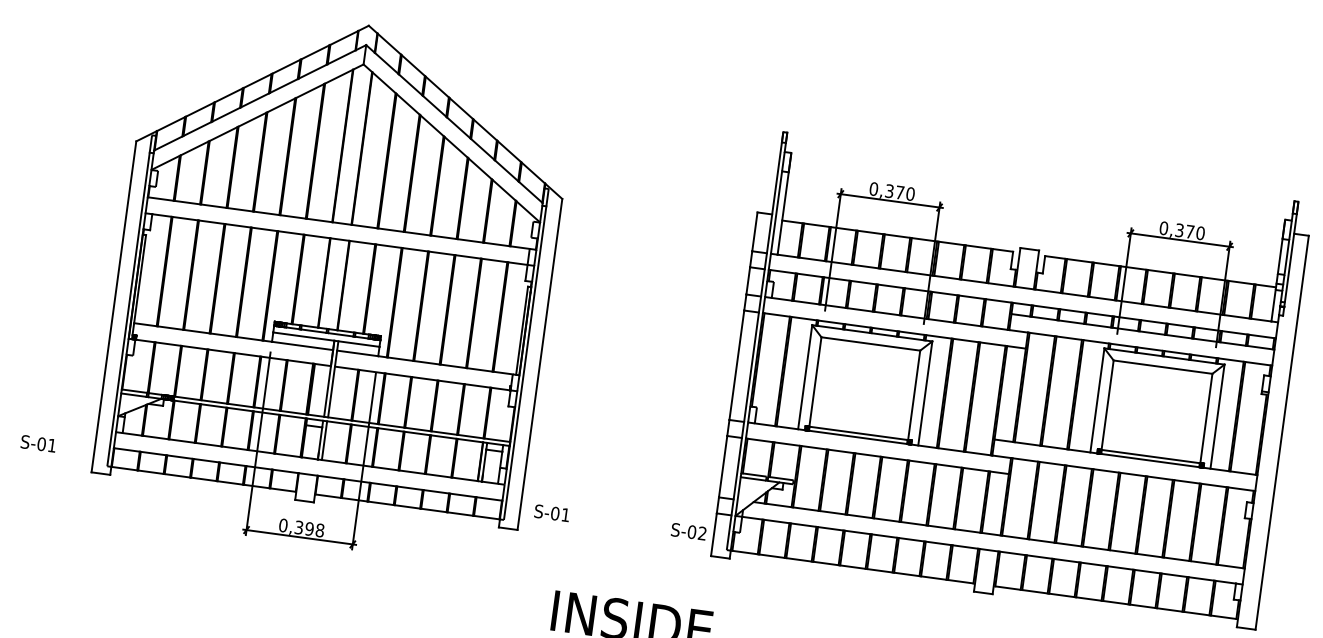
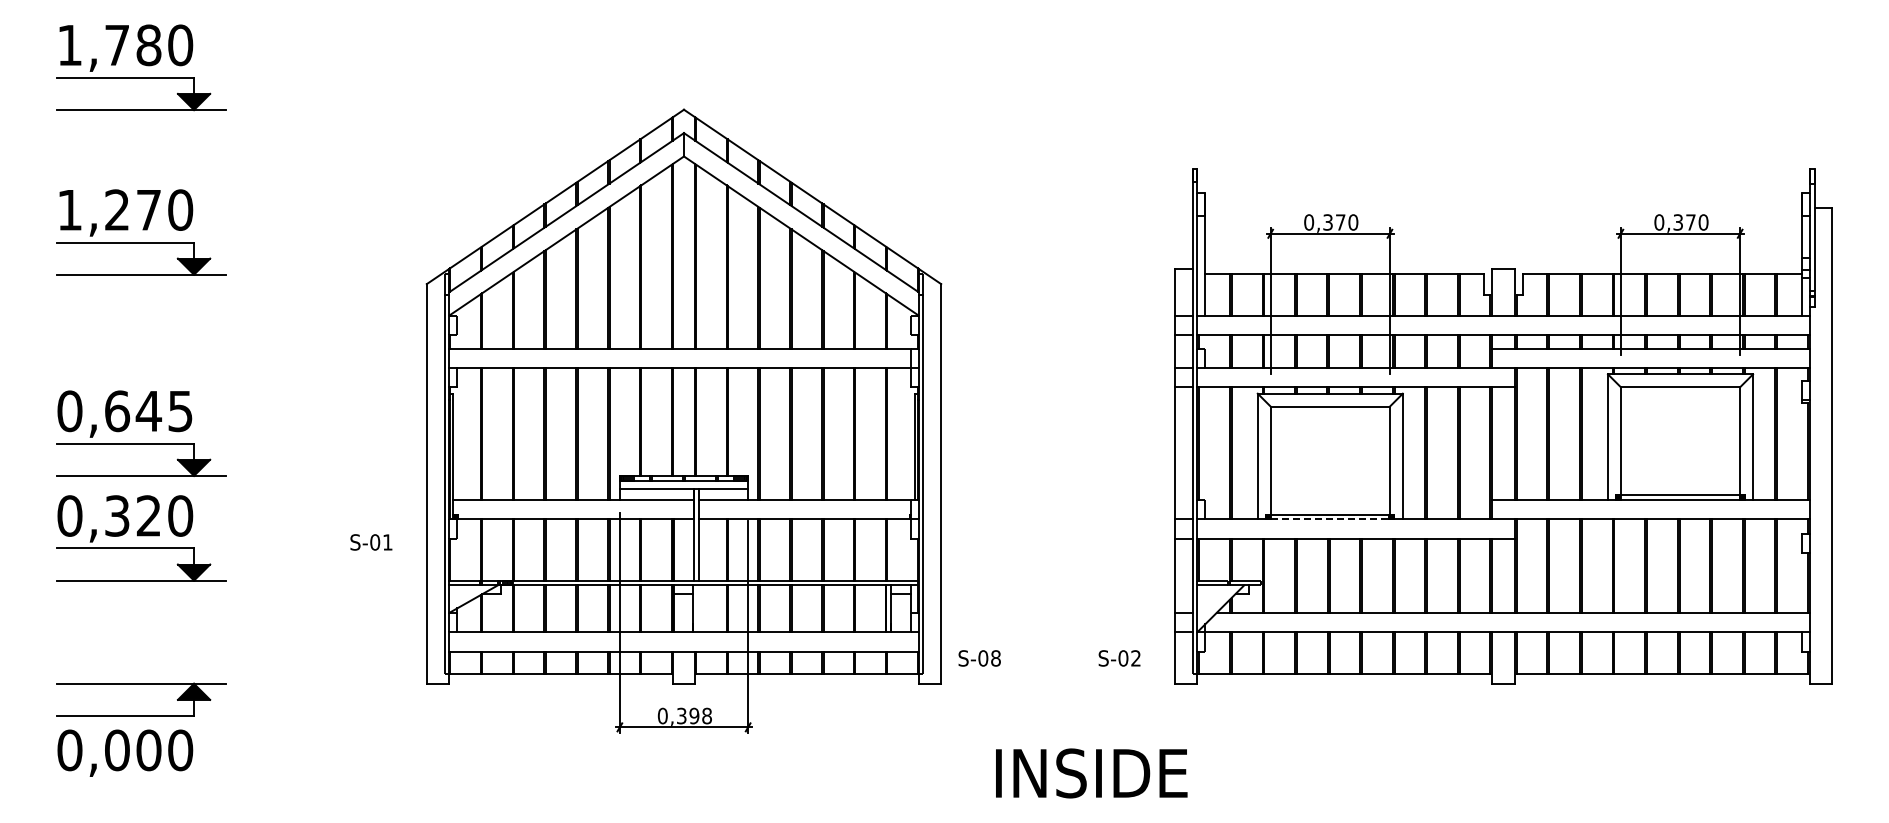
line: (858, 437) -> (1330, 519), solid -> dashed
line: (324, 440) -> (697, 608), removed
text: (38, 443) -> (371, 542), moved
text: (565, 515) -> (995, 658), S-01 -> S-08
text: (688, 531) -> (1119, 658), moved

